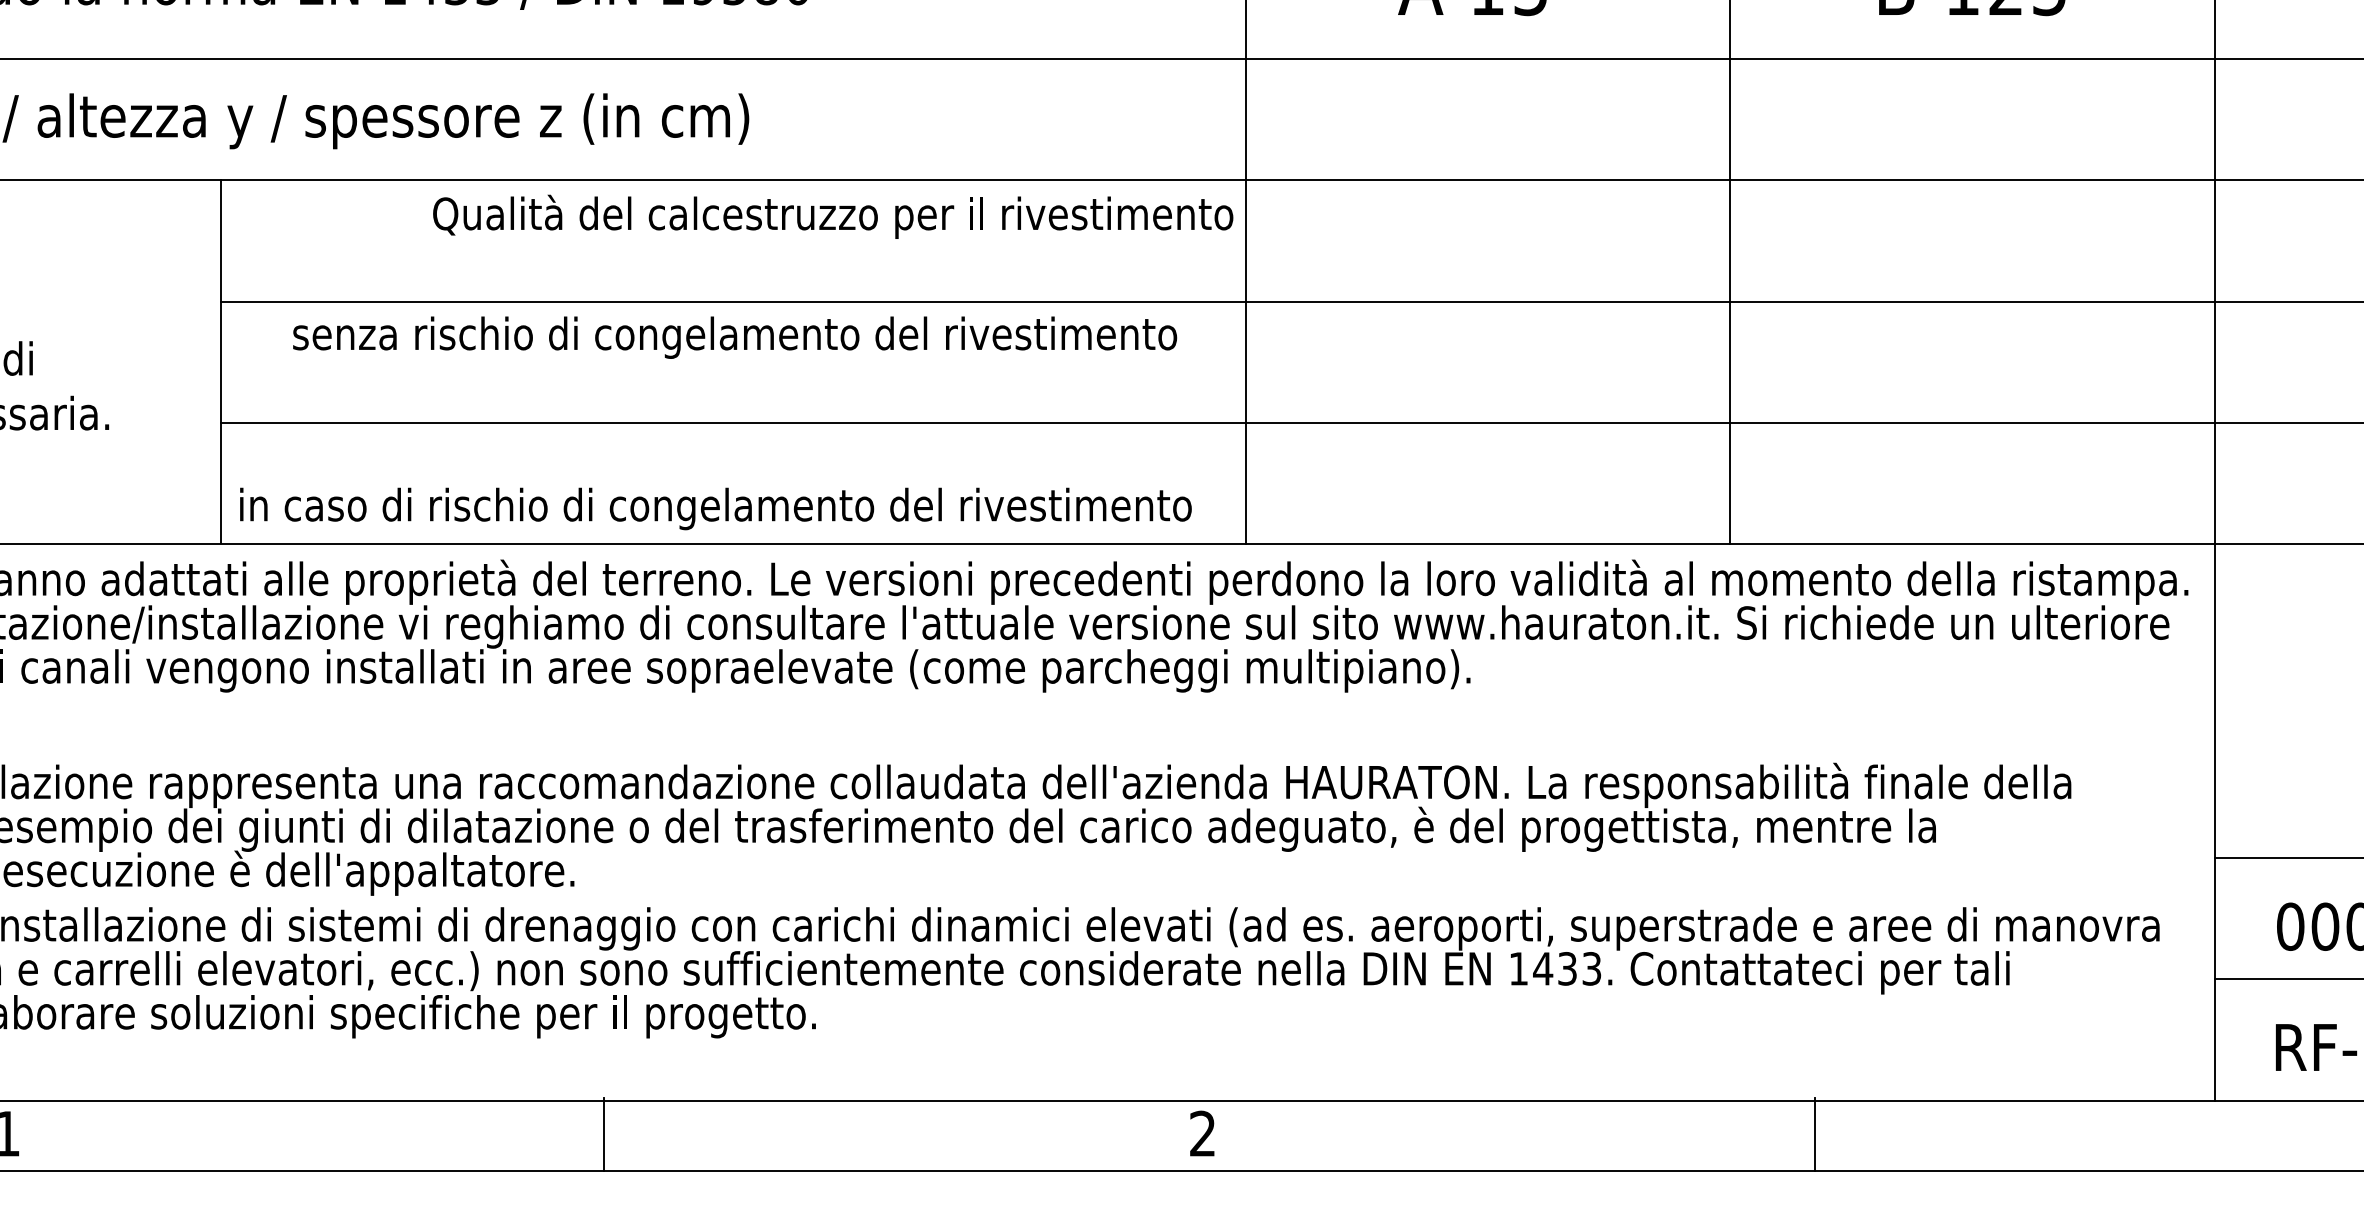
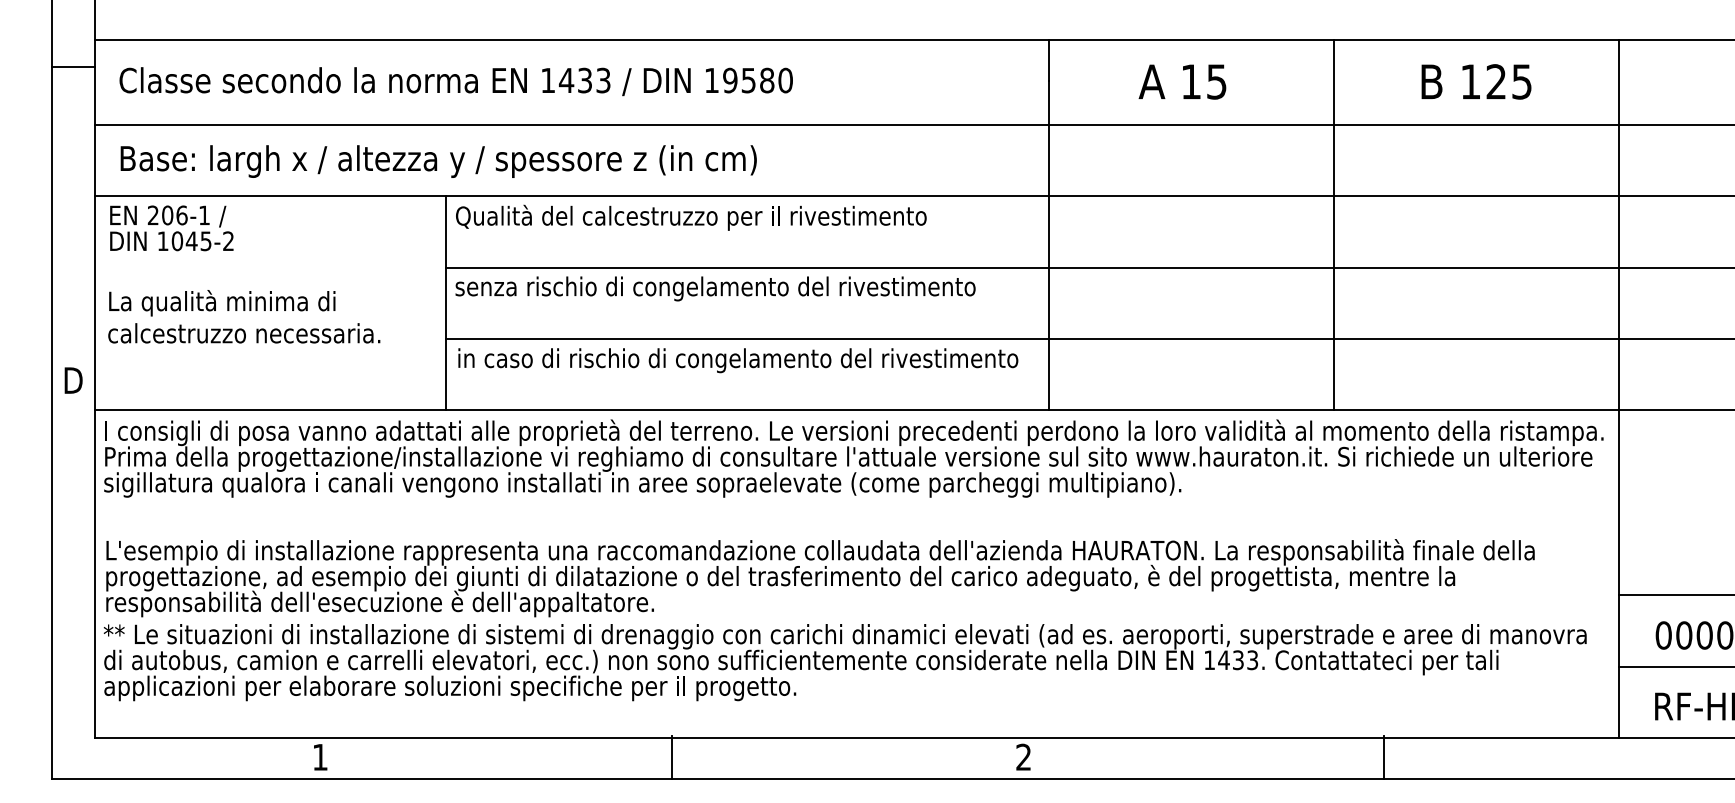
text: (833, 216) -> (691, 217), moved
text: (734, 336) -> (715, 288), moved
text: (716, 508) -> (738, 360), moved

